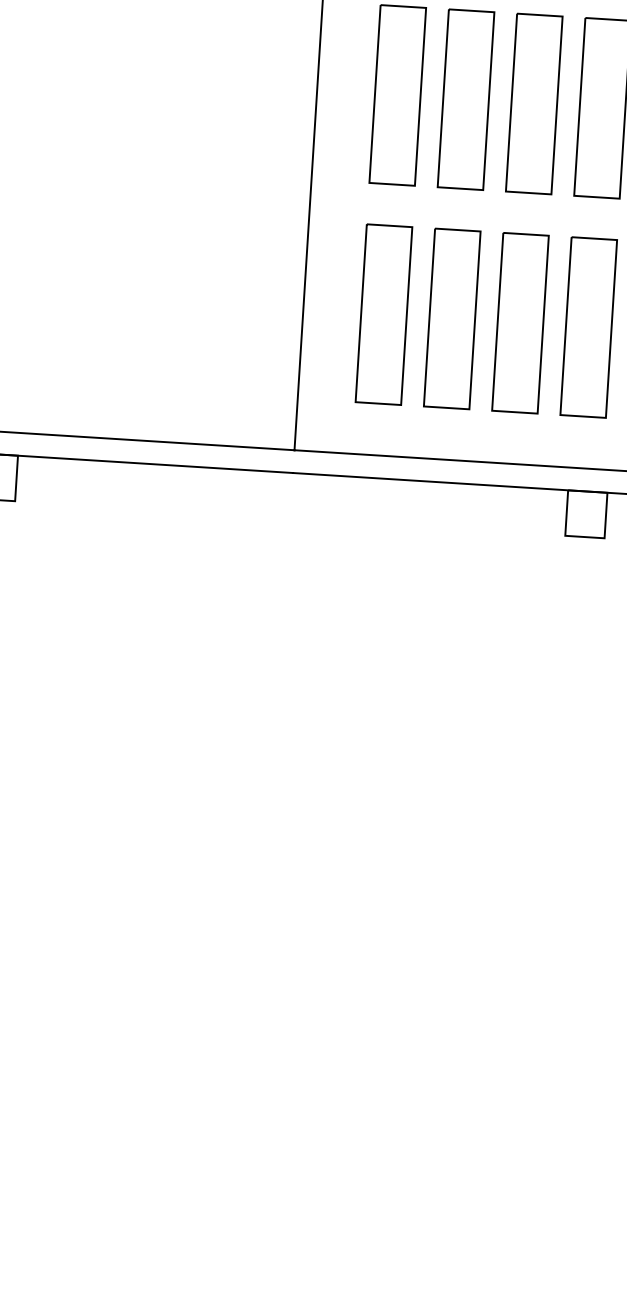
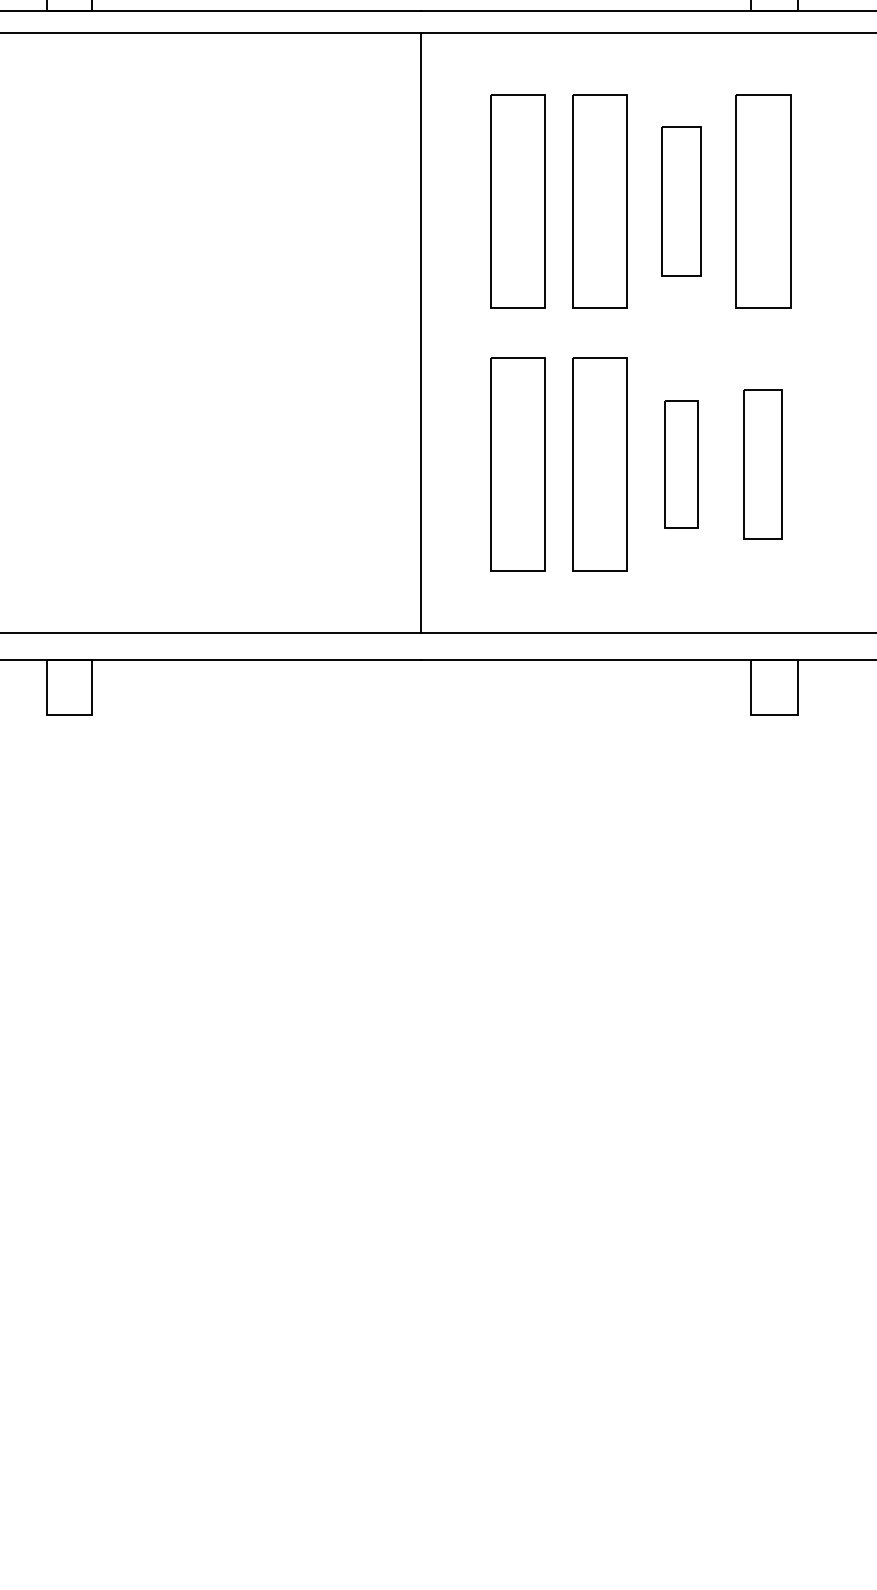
part: (534, 103) -> (681, 201), size x0.7
part: (520, 323) -> (681, 464), size x0.6
part: (588, 327) -> (763, 464), size x0.7

